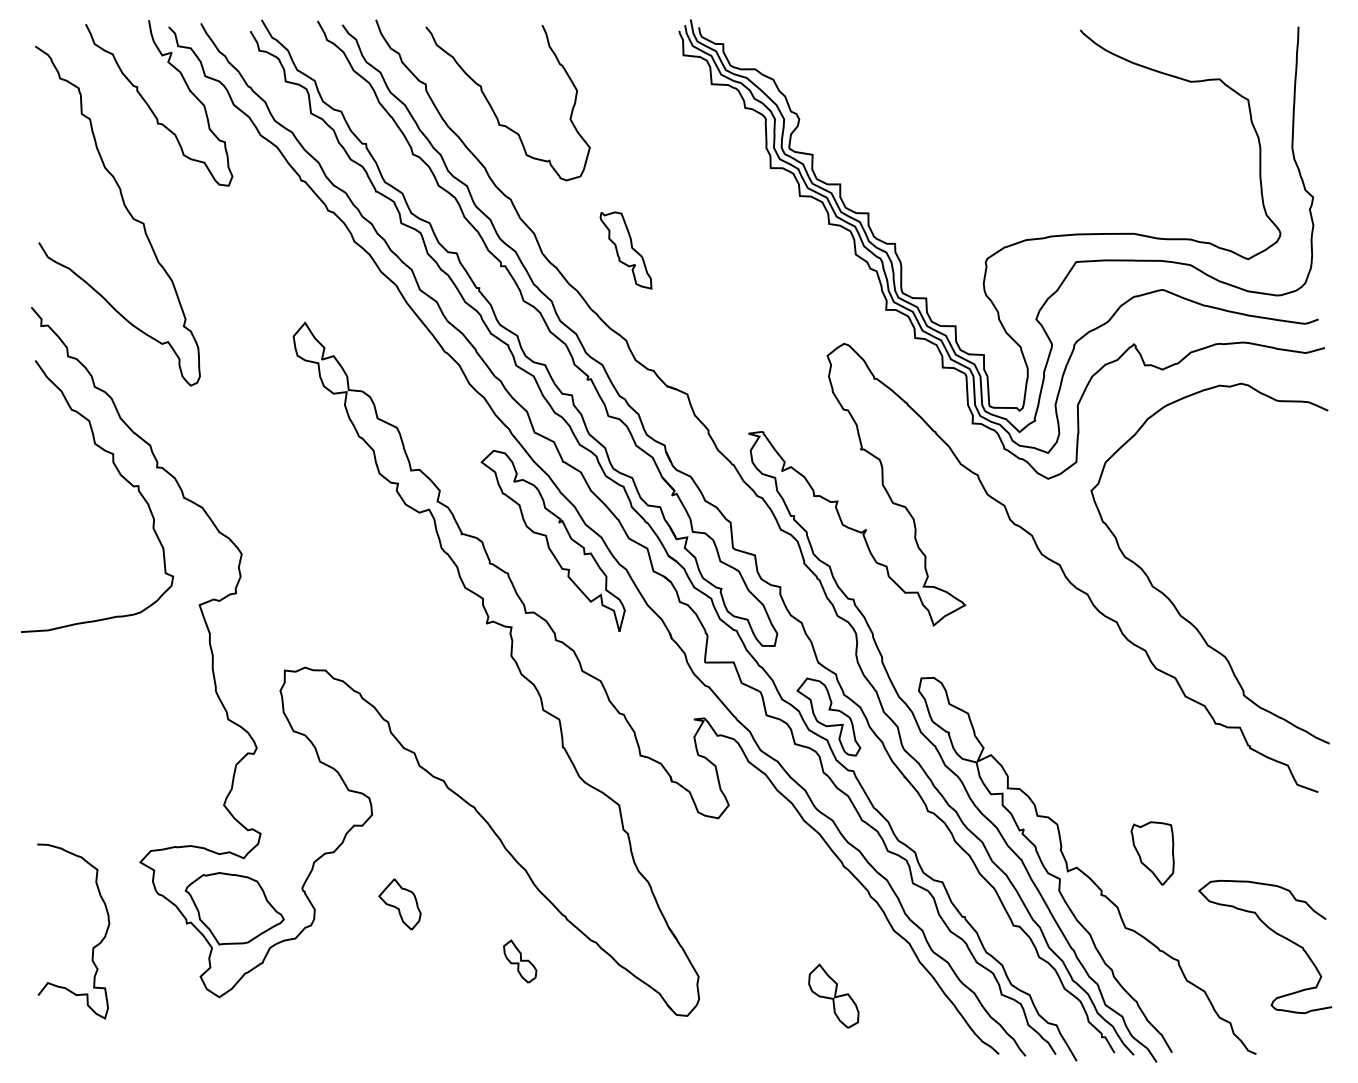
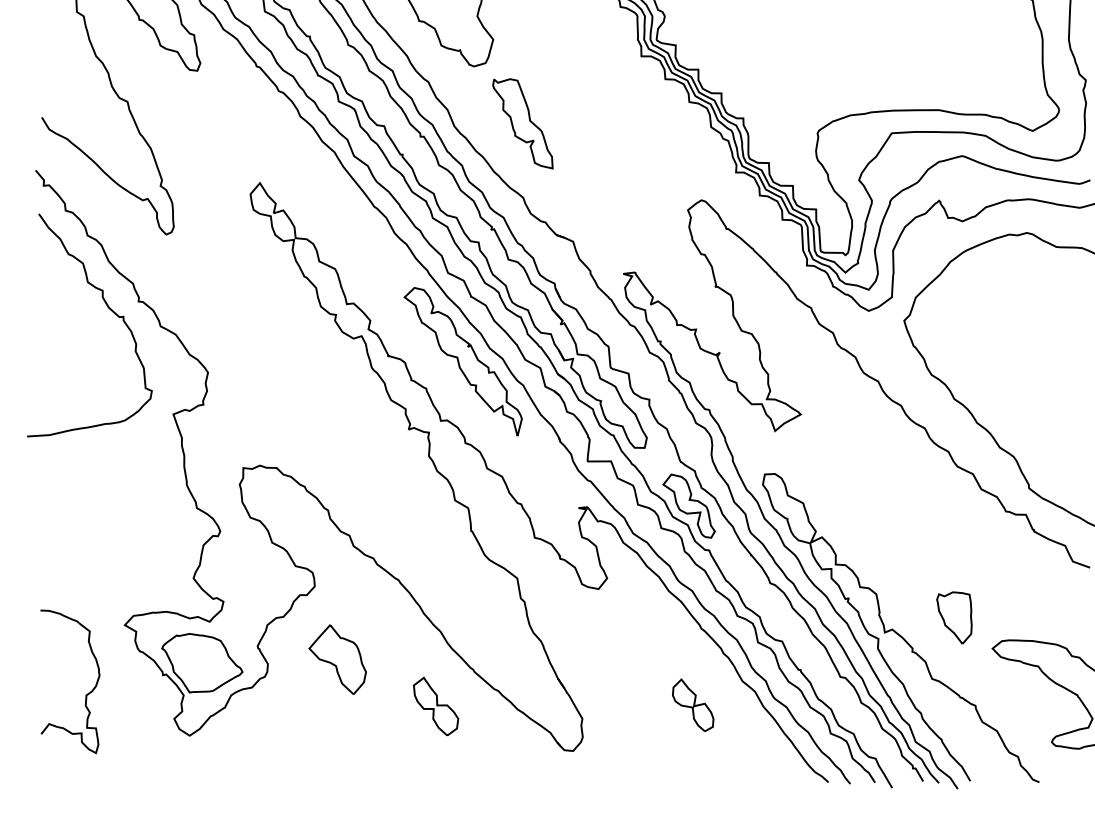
part: (625, 250) -> (522, 123), size x1.43
part: (399, 904) -> (337, 659), size x1.67
part: (520, 961) -> (436, 706), size x1.67
part: (833, 995) -> (692, 704), moved

